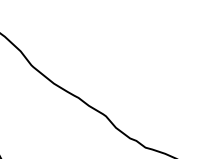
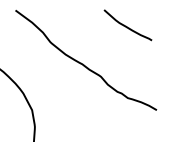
curve: (143, 40) -> (126, 25), added

